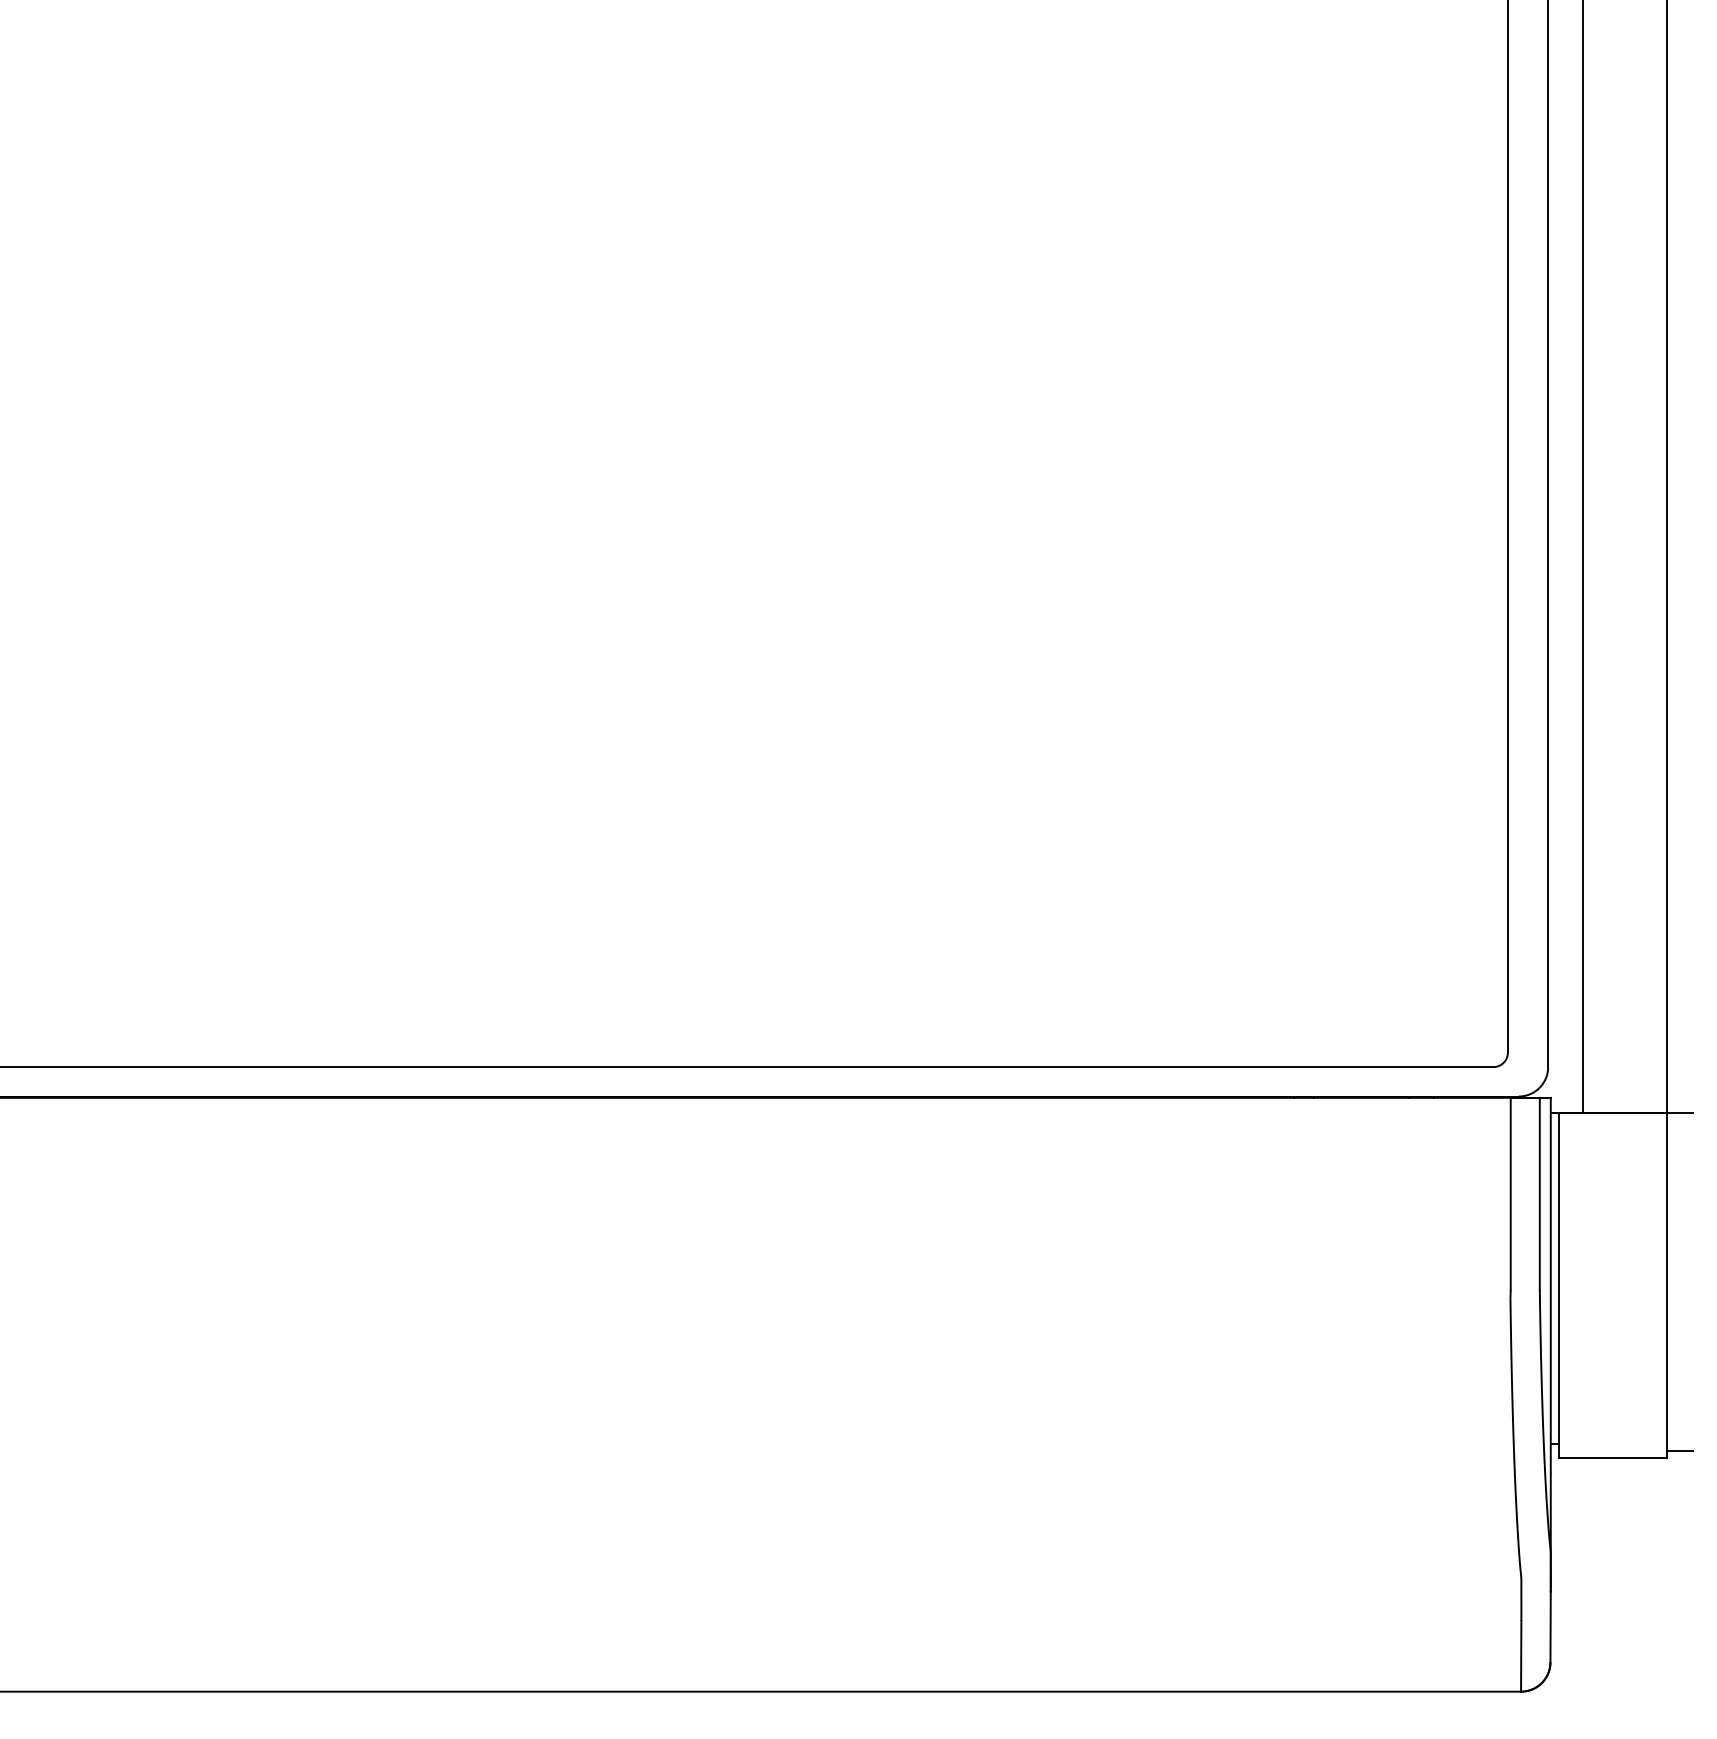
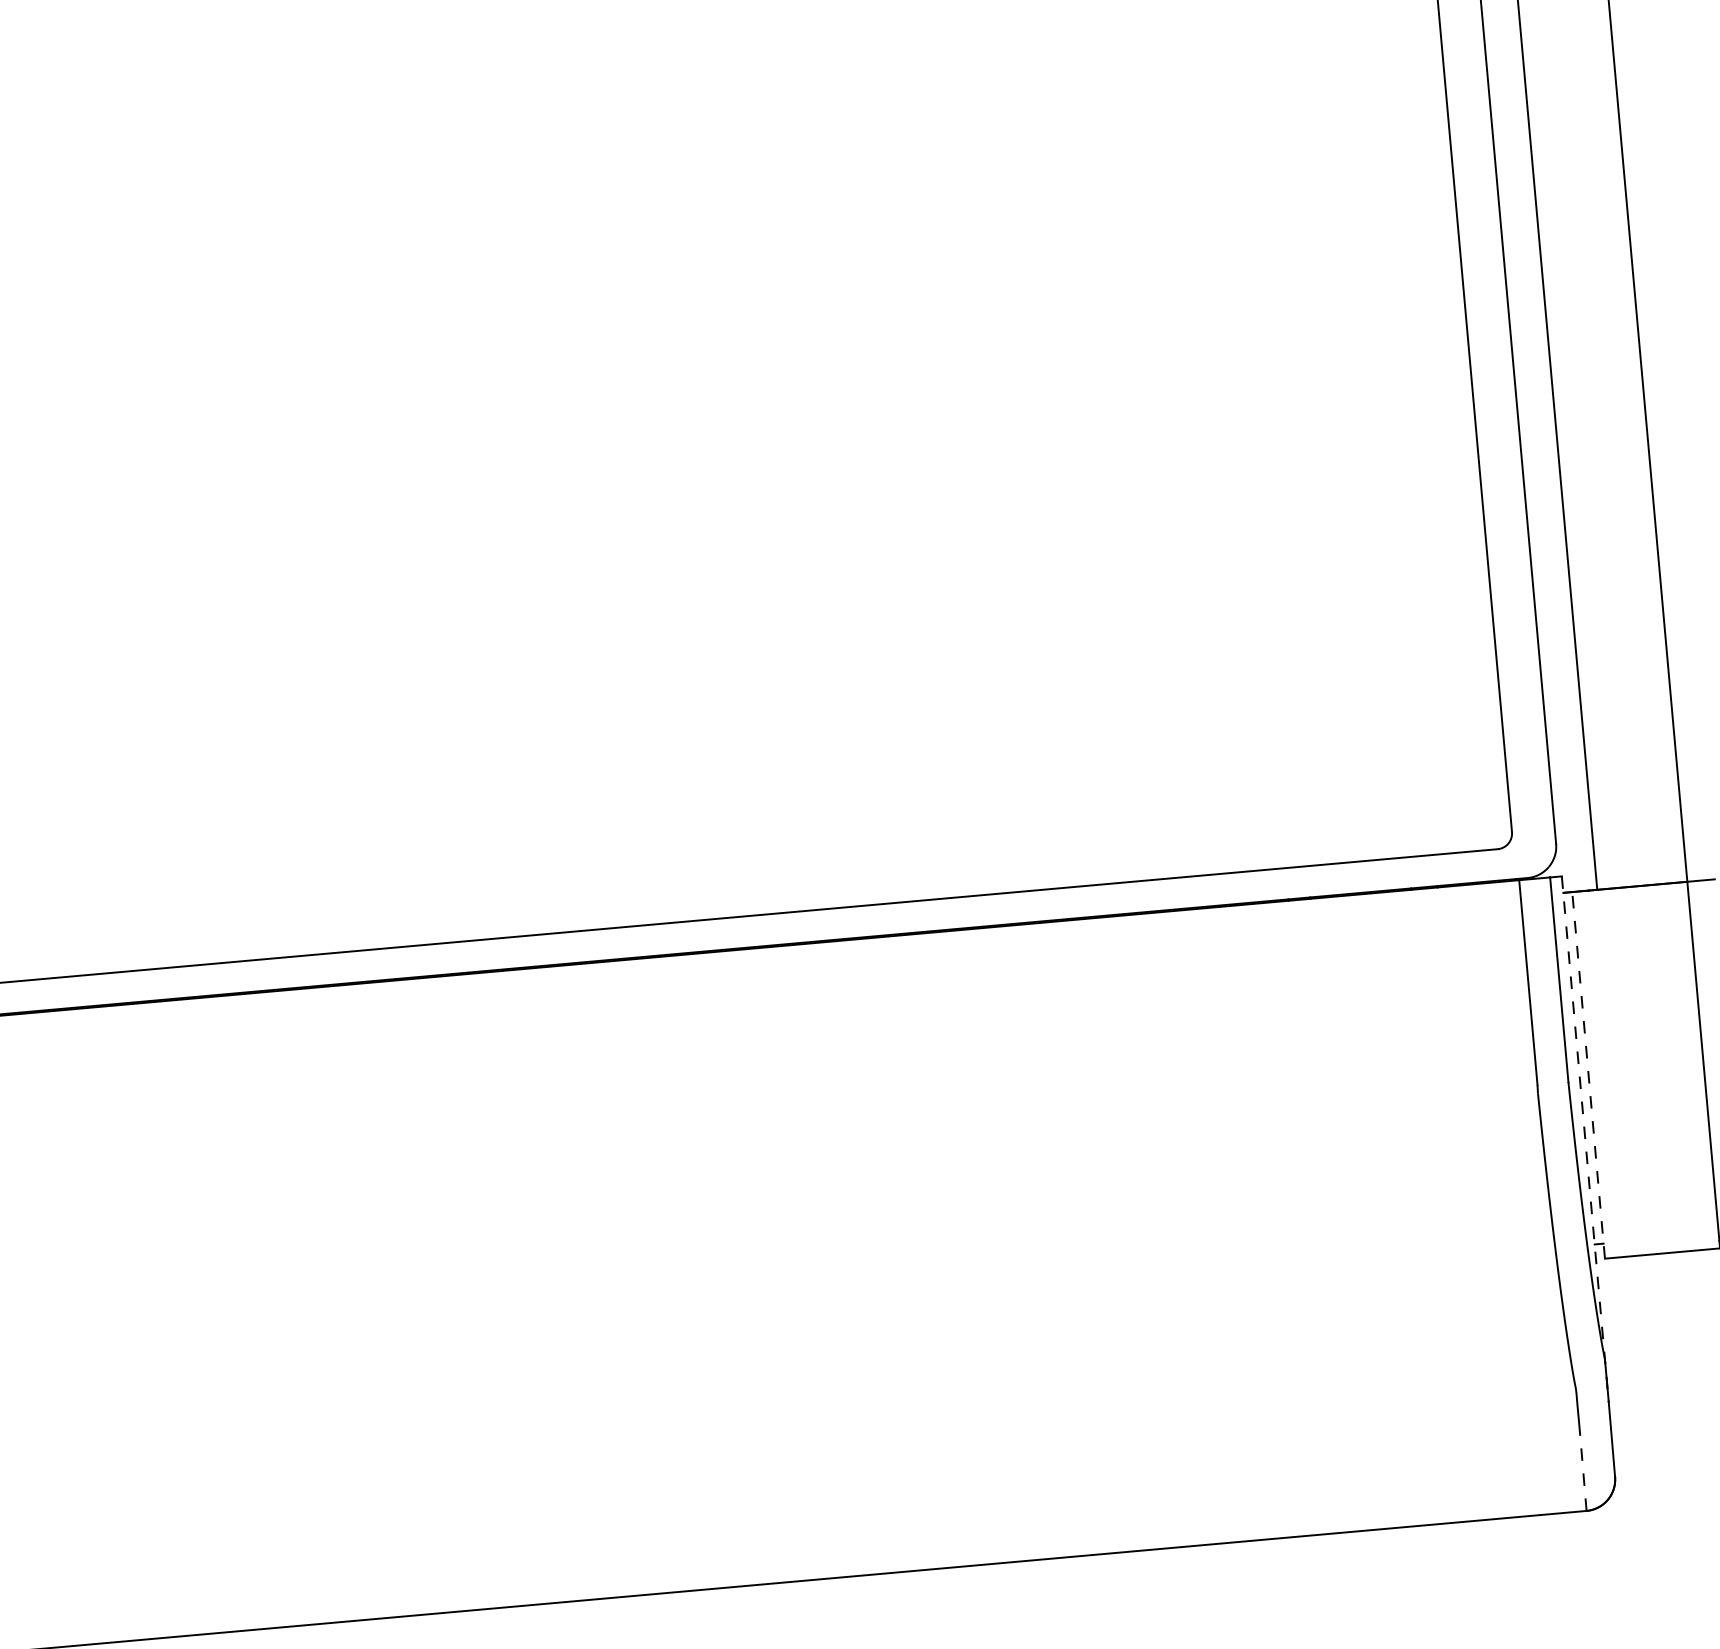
line: (1559, 1285) -> (1588, 1075), solid -> dashed
line: (1550, 1344) -> (1584, 1138), solid -> dashed
line: (1521, 1655) -> (1583, 1472), solid -> dashed

